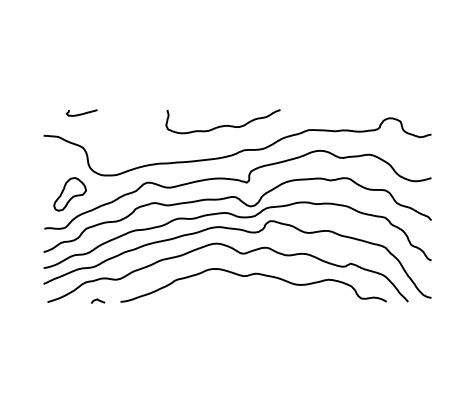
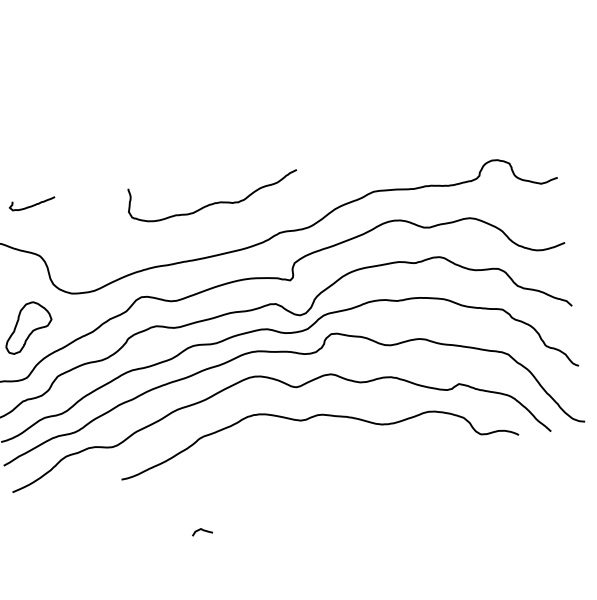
curve: (222, 125) -> (212, 202), moved
curve: (97, 300) -> (201, 530), moved

